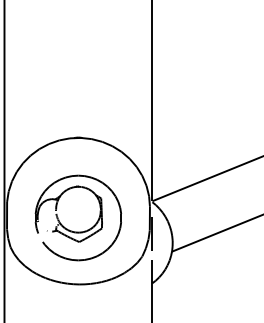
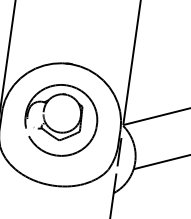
part: (72, 230) -> (54, 130), moved

